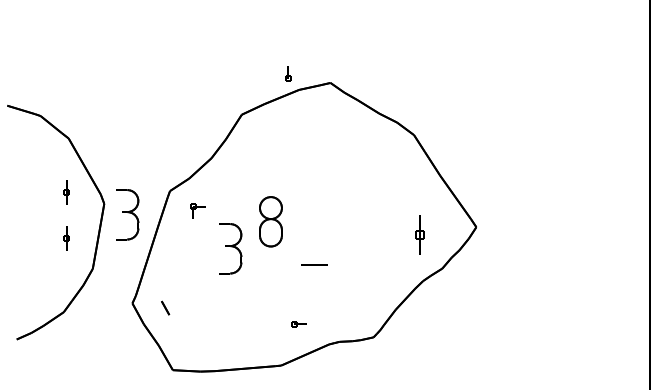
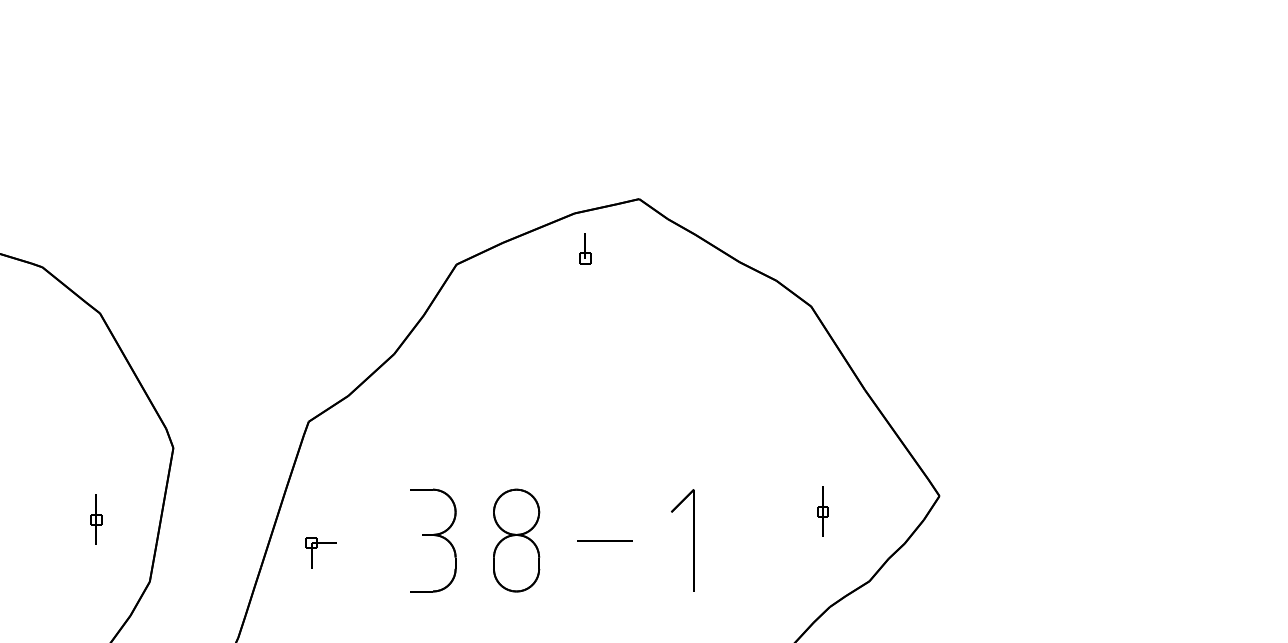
part: (288, 73) -> (585, 247), moved
part: (66, 192) -> (95, 424), removed
part: (197, 210) -> (320, 550), moved
part: (127, 214) -> (221, 469), removed
part: (270, 221) -> (515, 539), moved
part: (419, 234) -> (822, 511), size x0.62
part: (351, 248) -> (682, 539), added
line: (314, 264) -> (606, 539), moved

